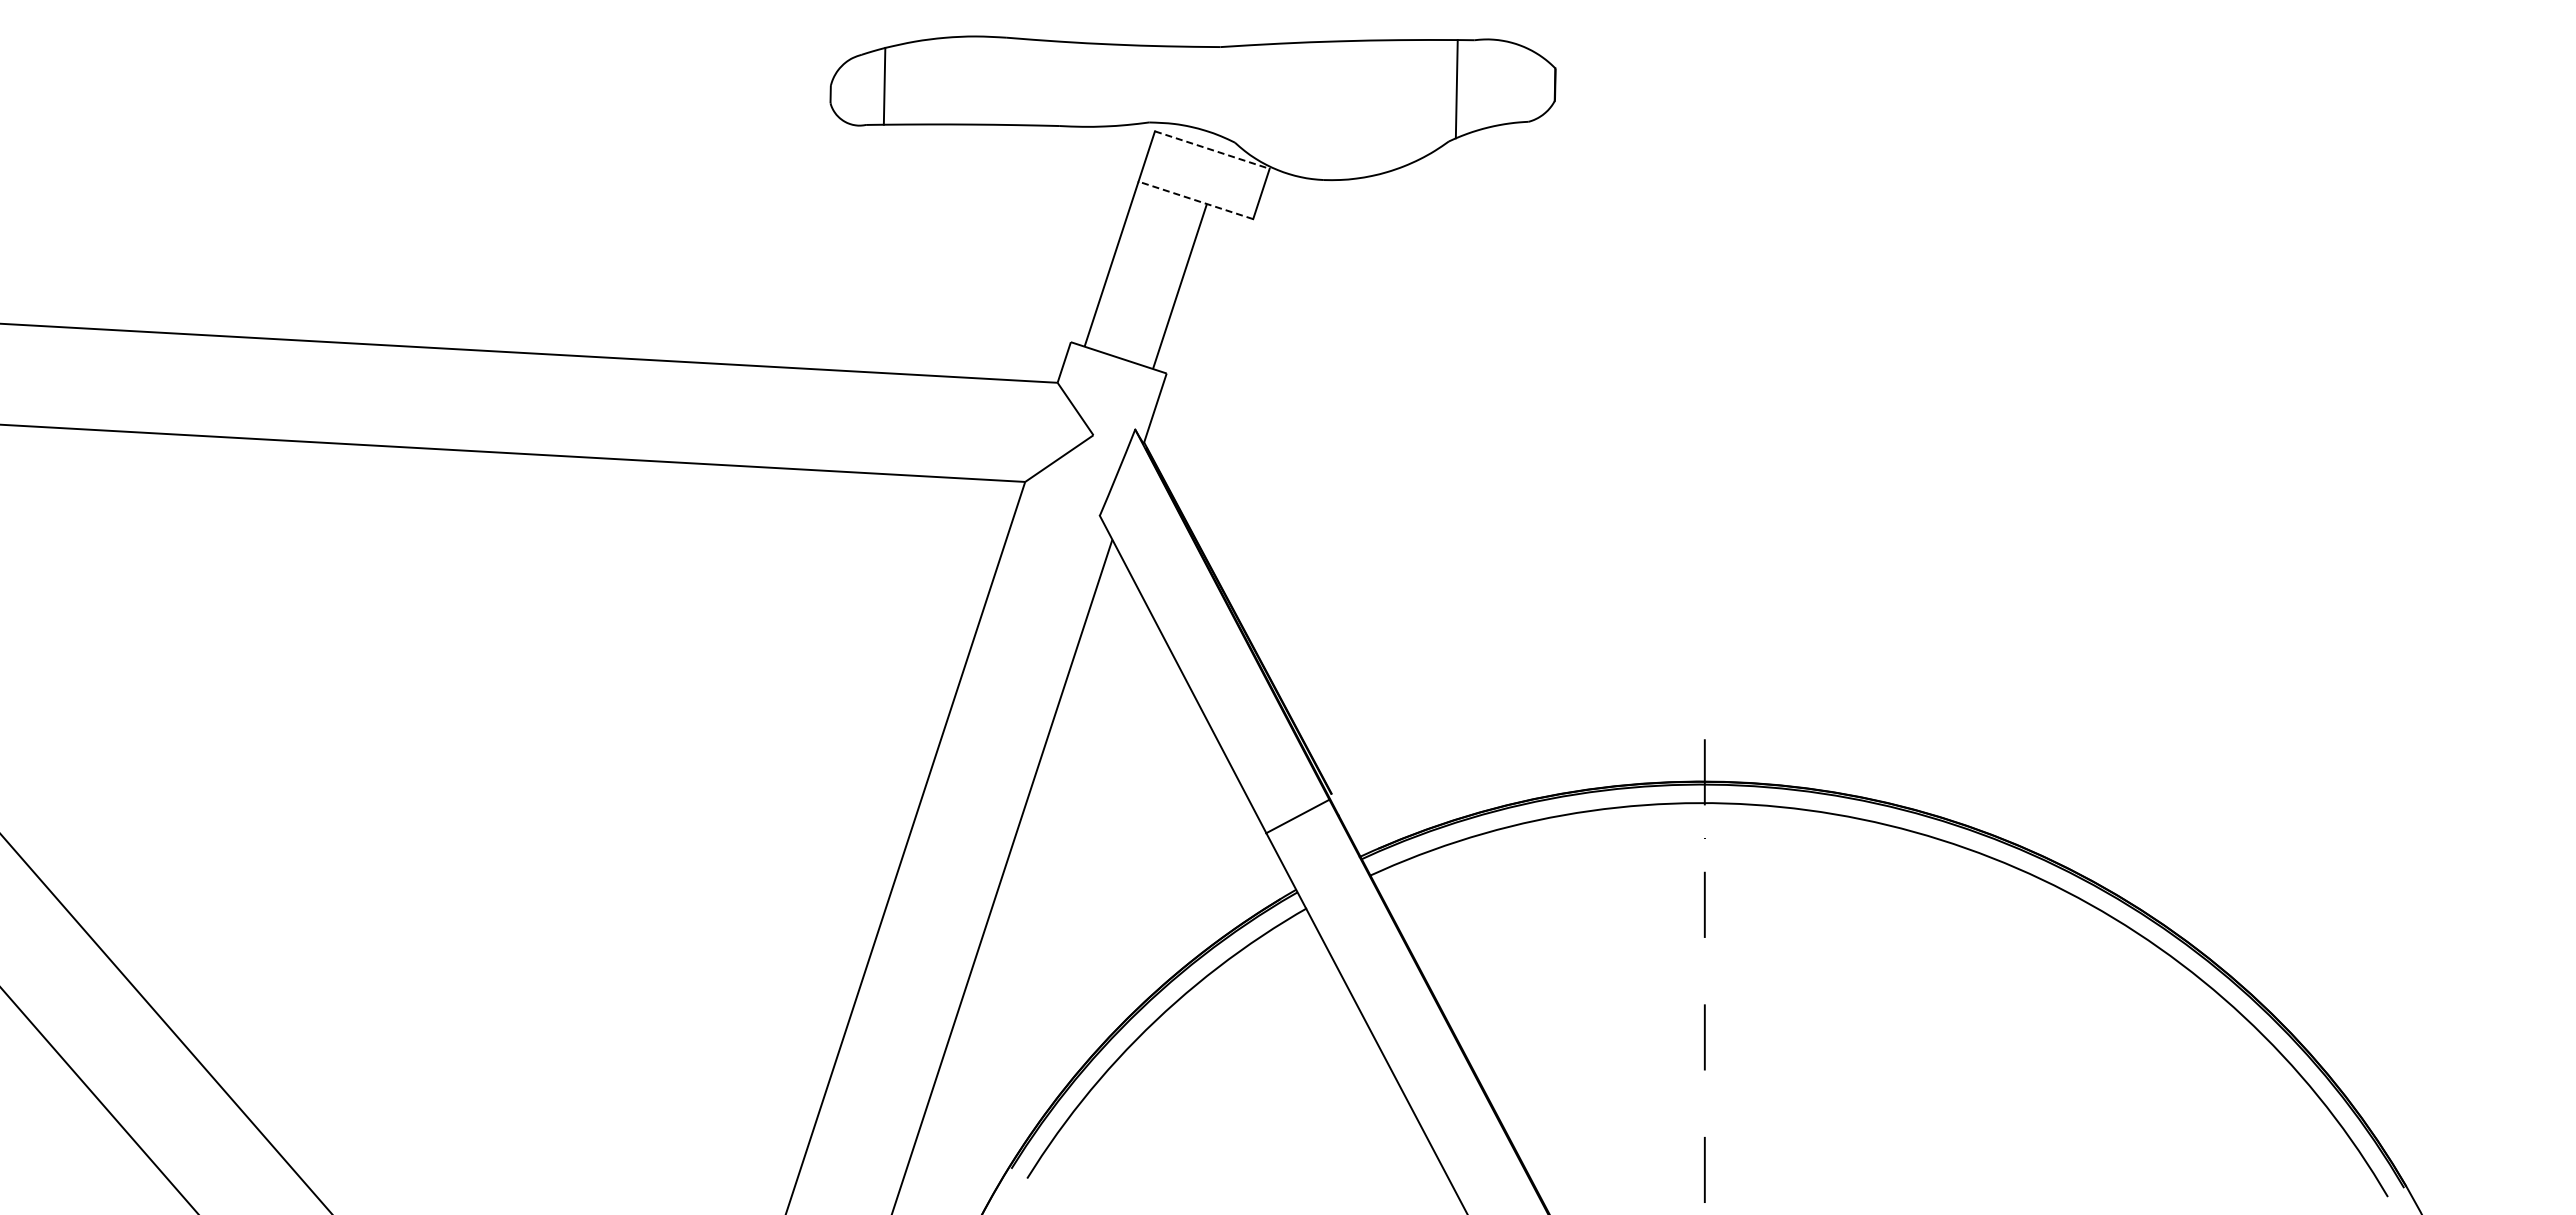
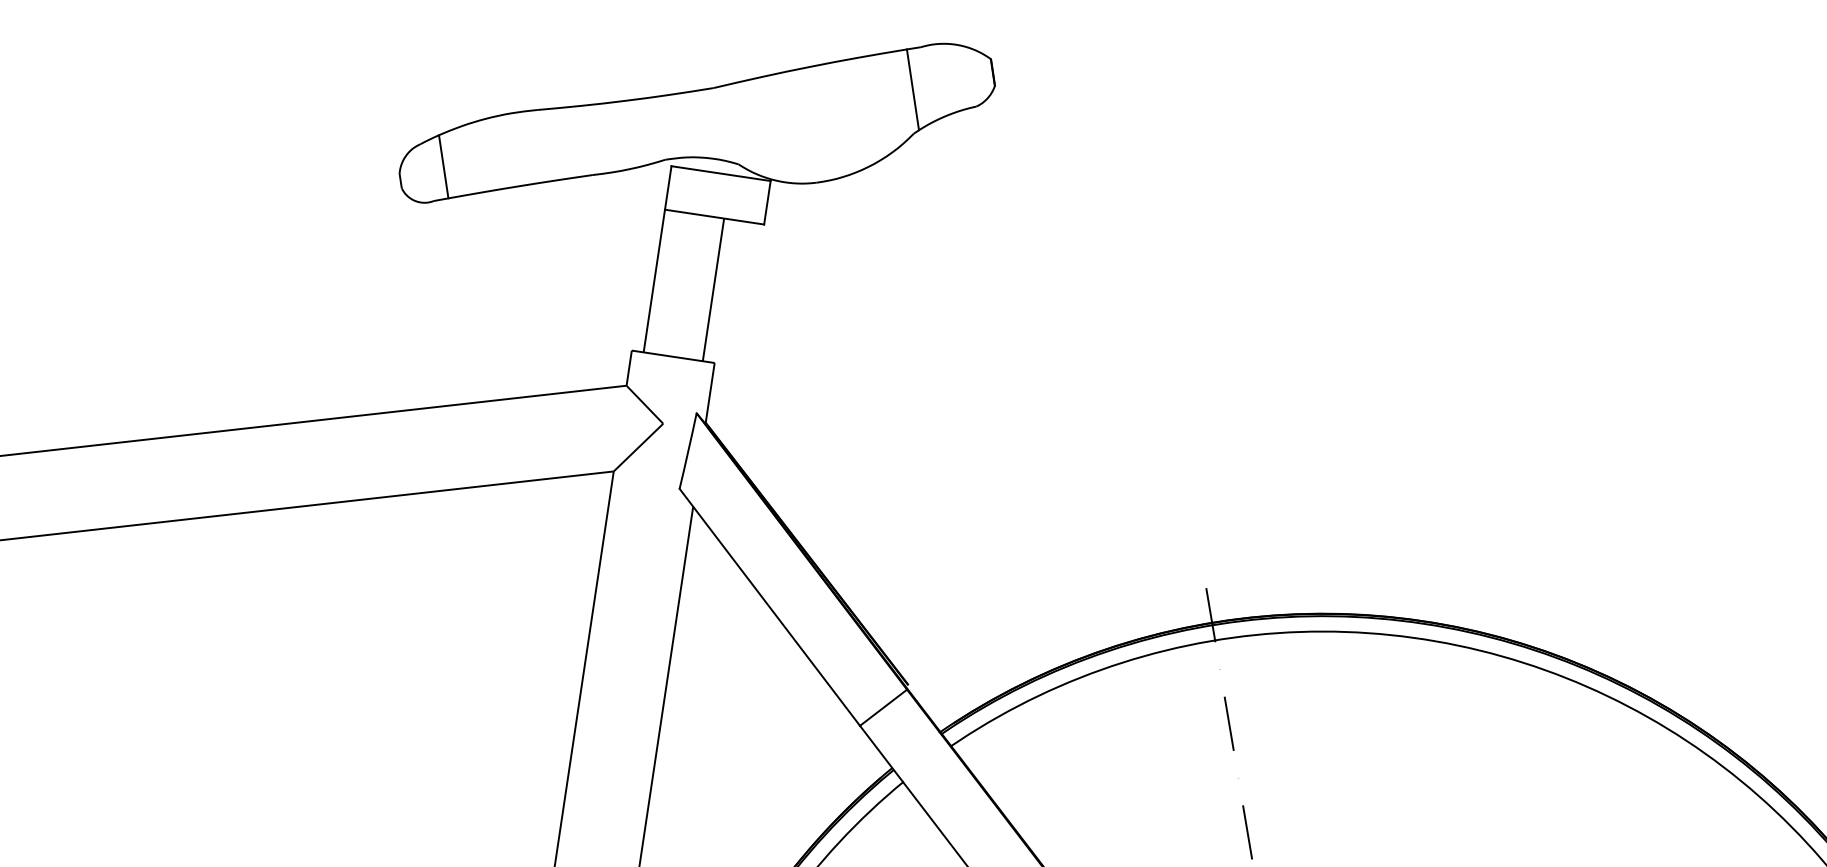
line: (1212, 150) -> (721, 173), dashed -> solid
line: (1195, 200) -> (714, 217), dashed -> solid

